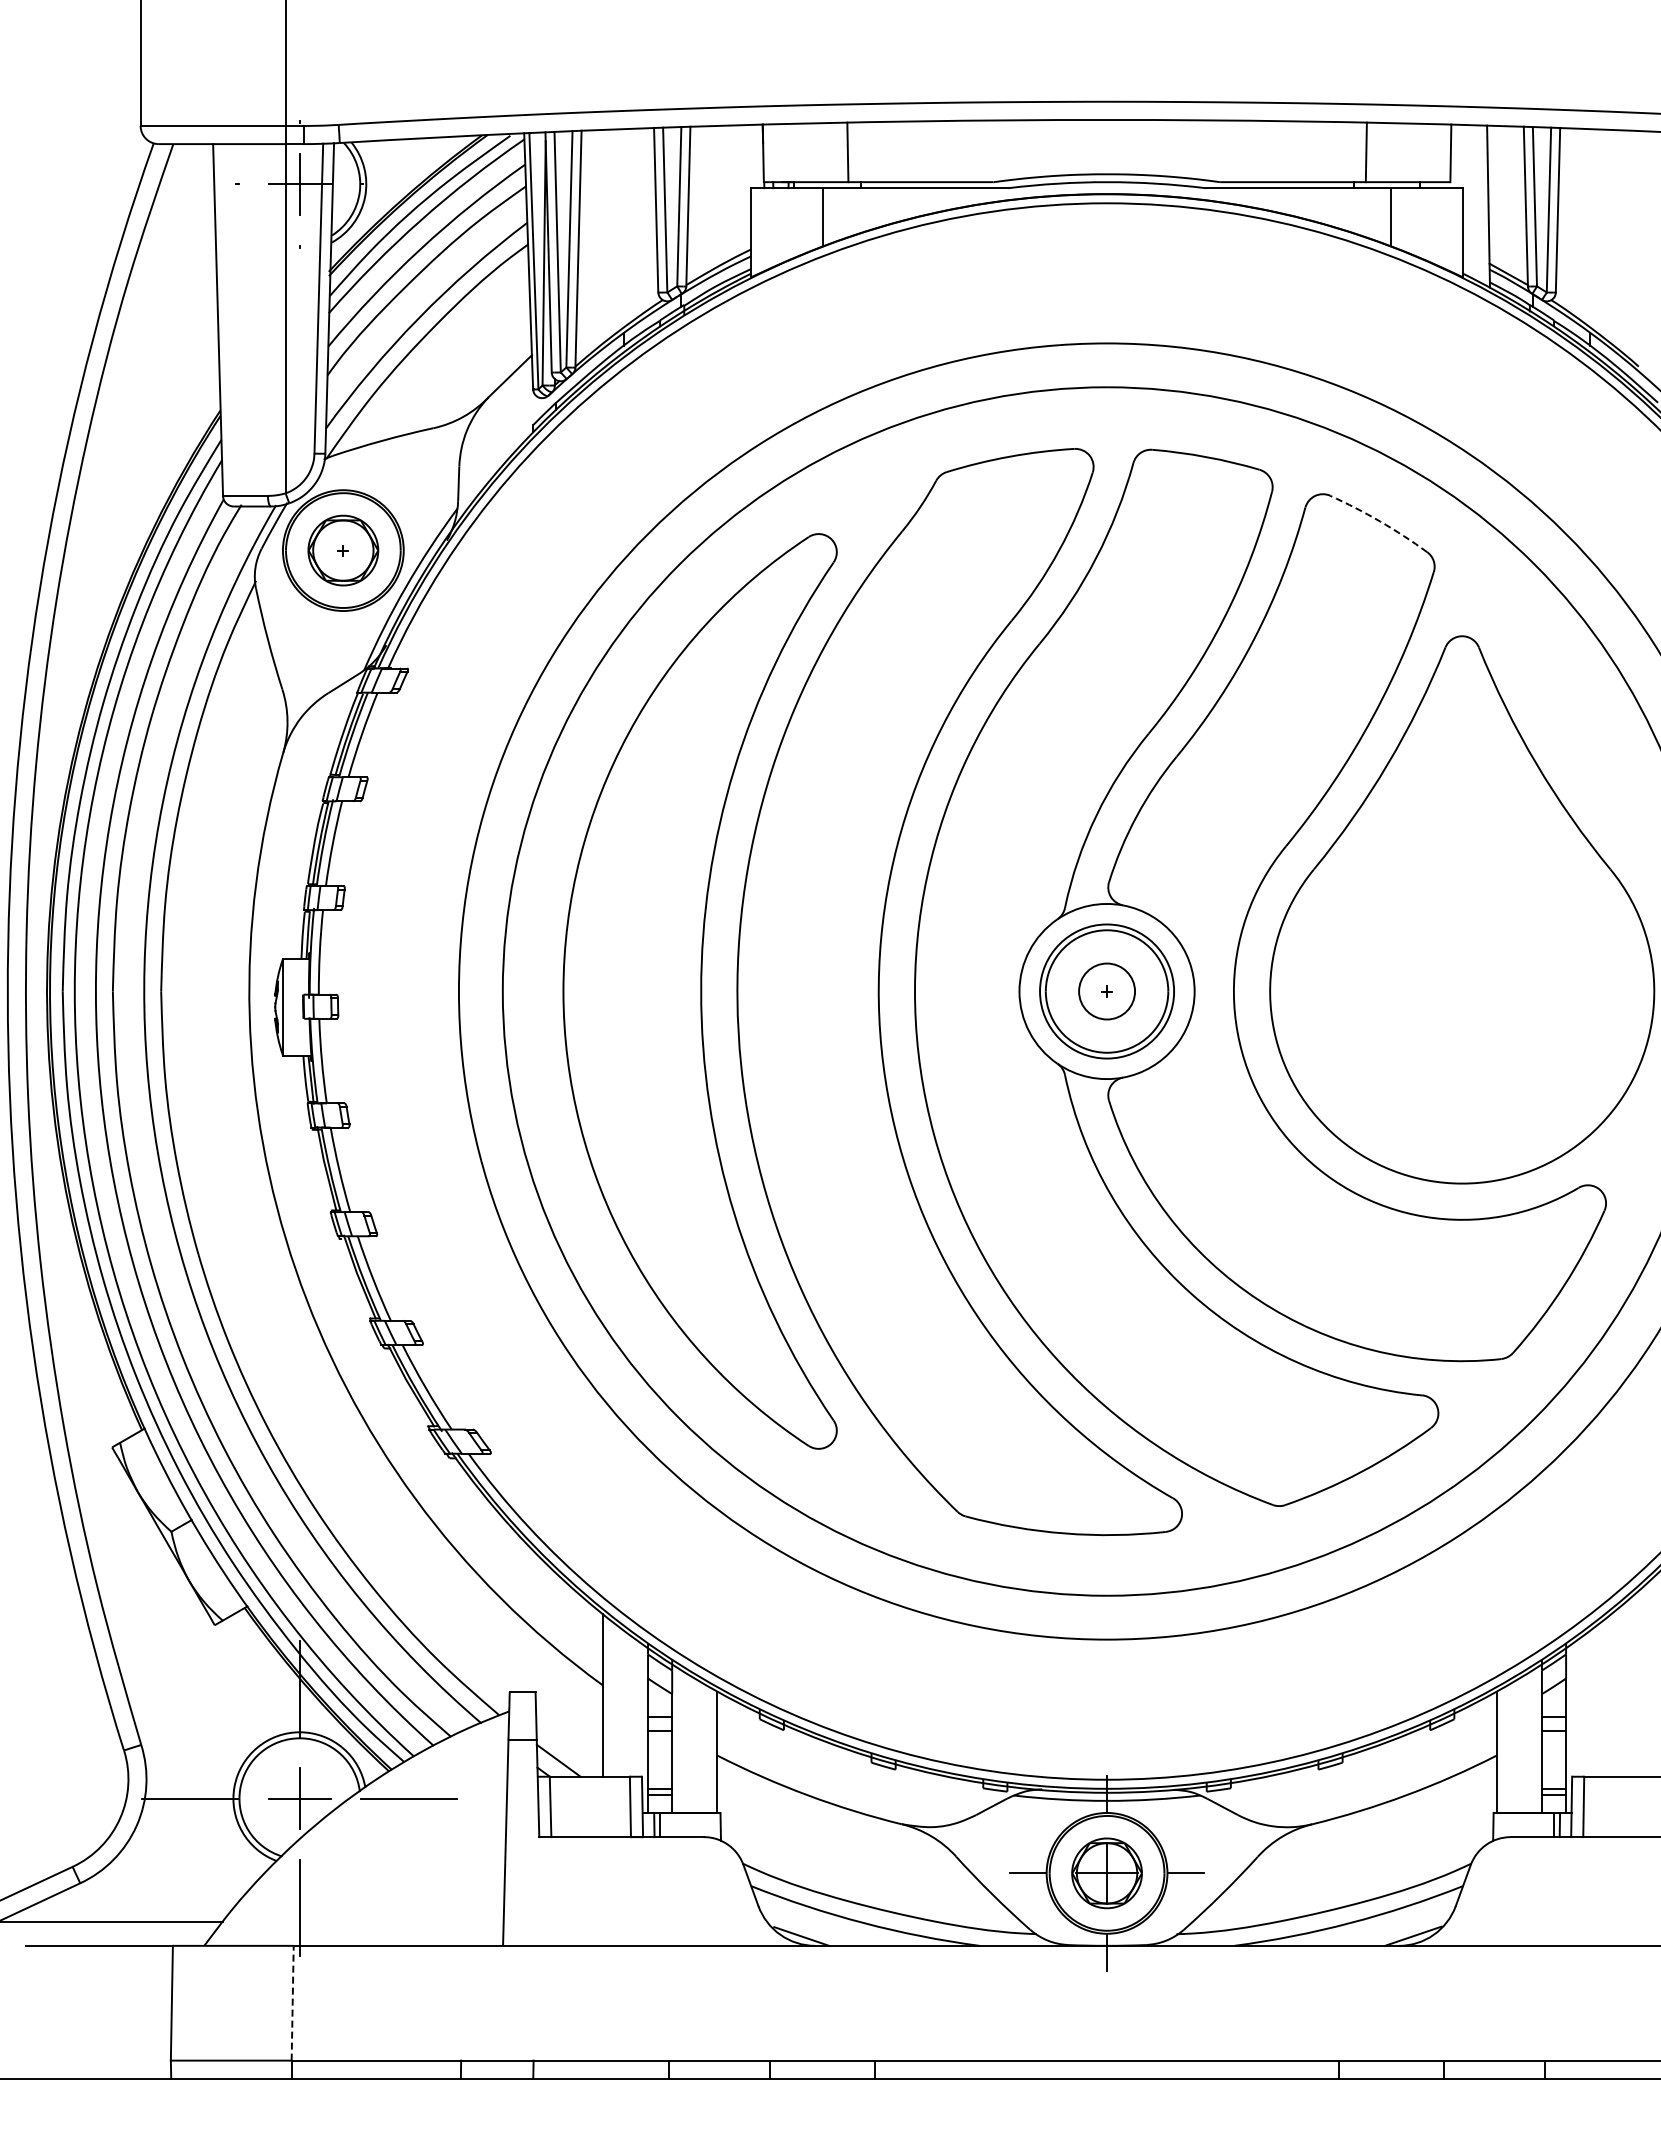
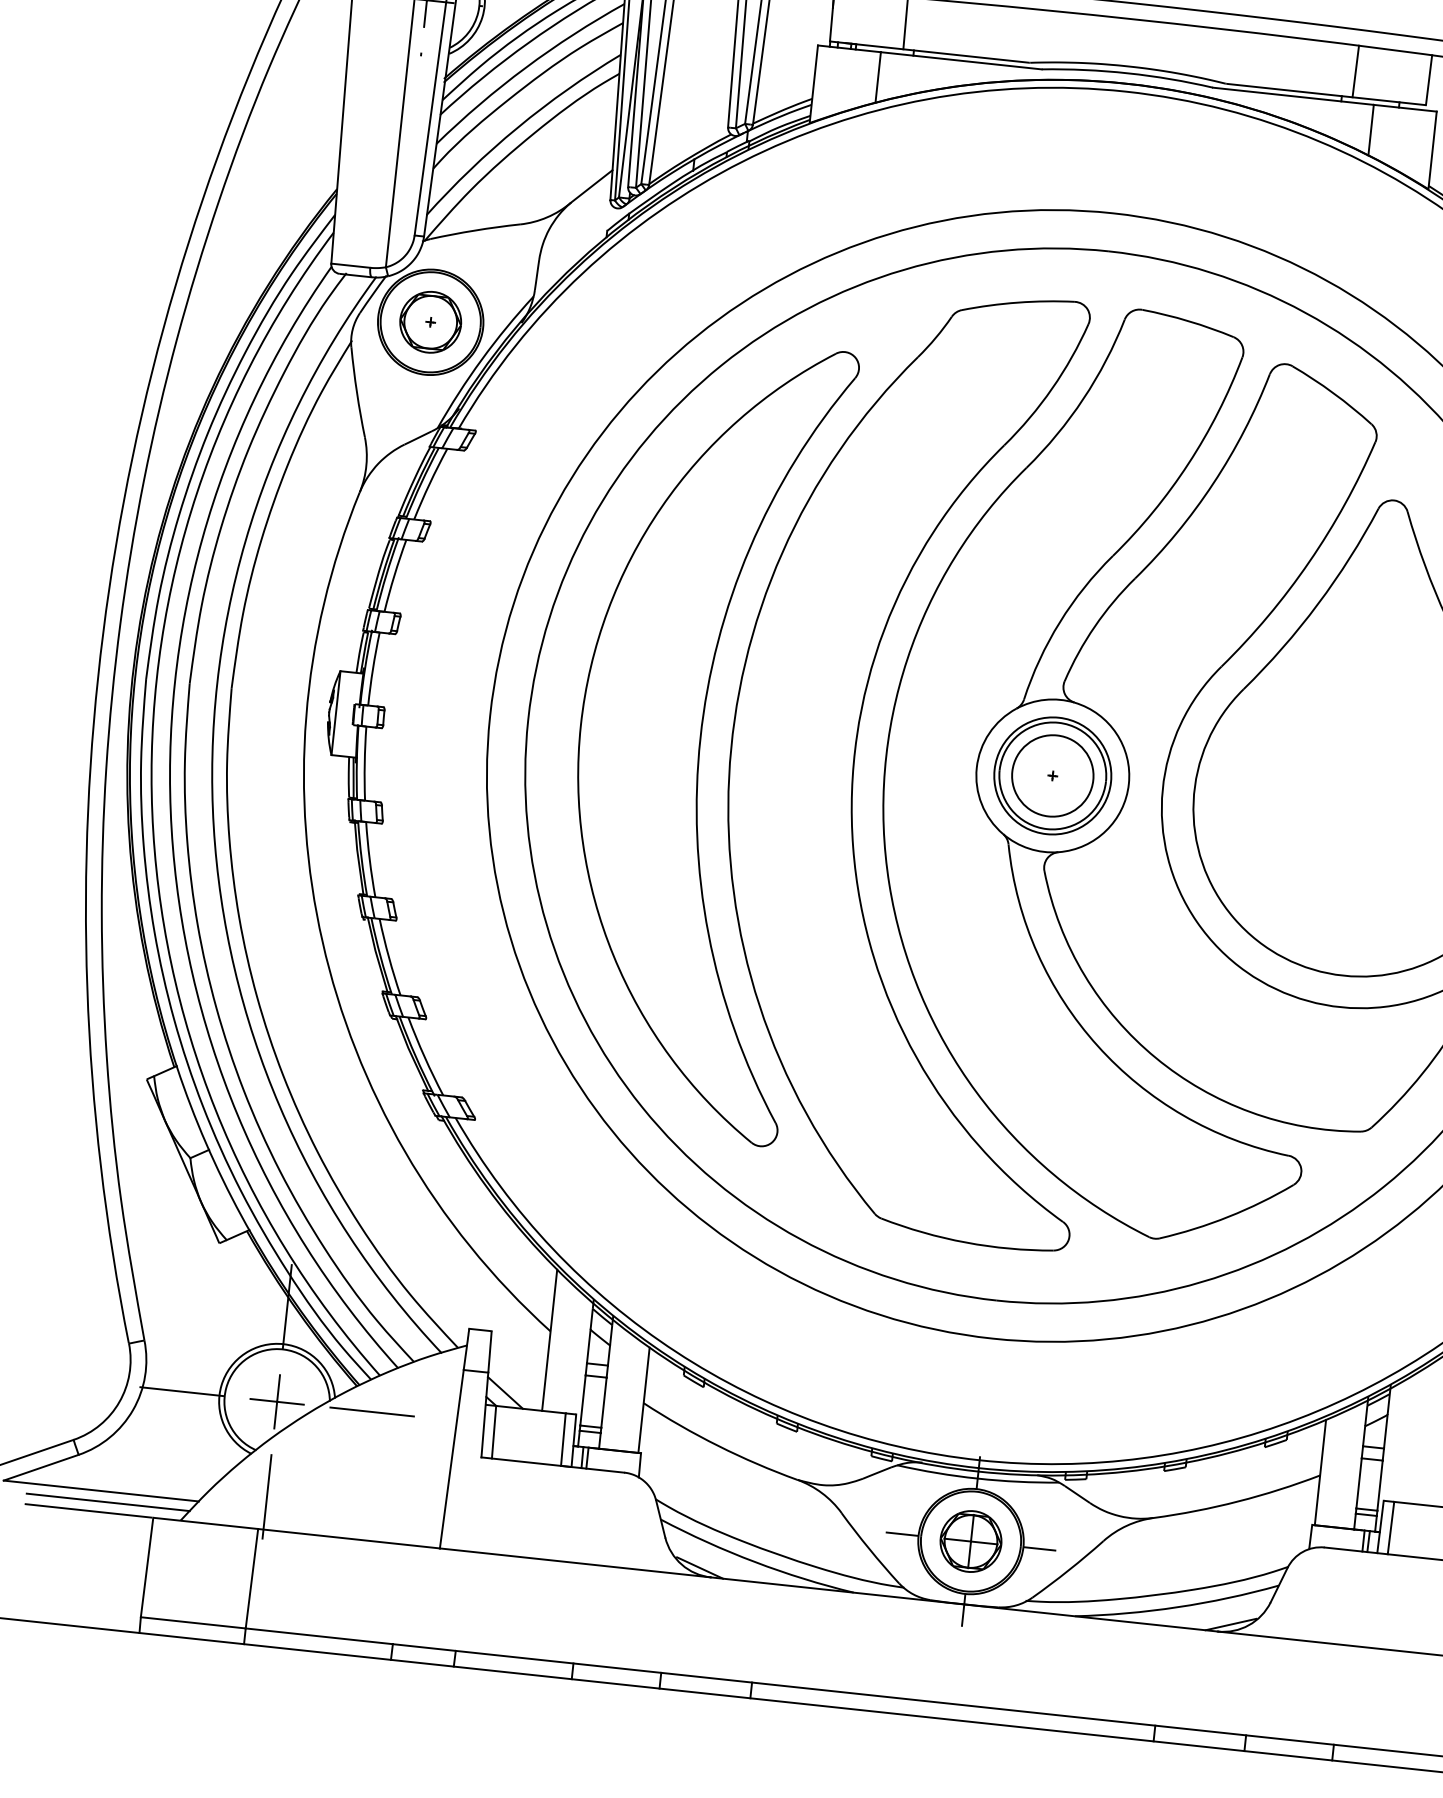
arc: (1380, 521) -> (1333, 393), dashed -> solid
circle: (1106, 991) -> (1052, 775), size x1.67
line: (119, 1933) -> (108, 1502), added
line: (292, 2002) -> (251, 1578), dashed -> solid

